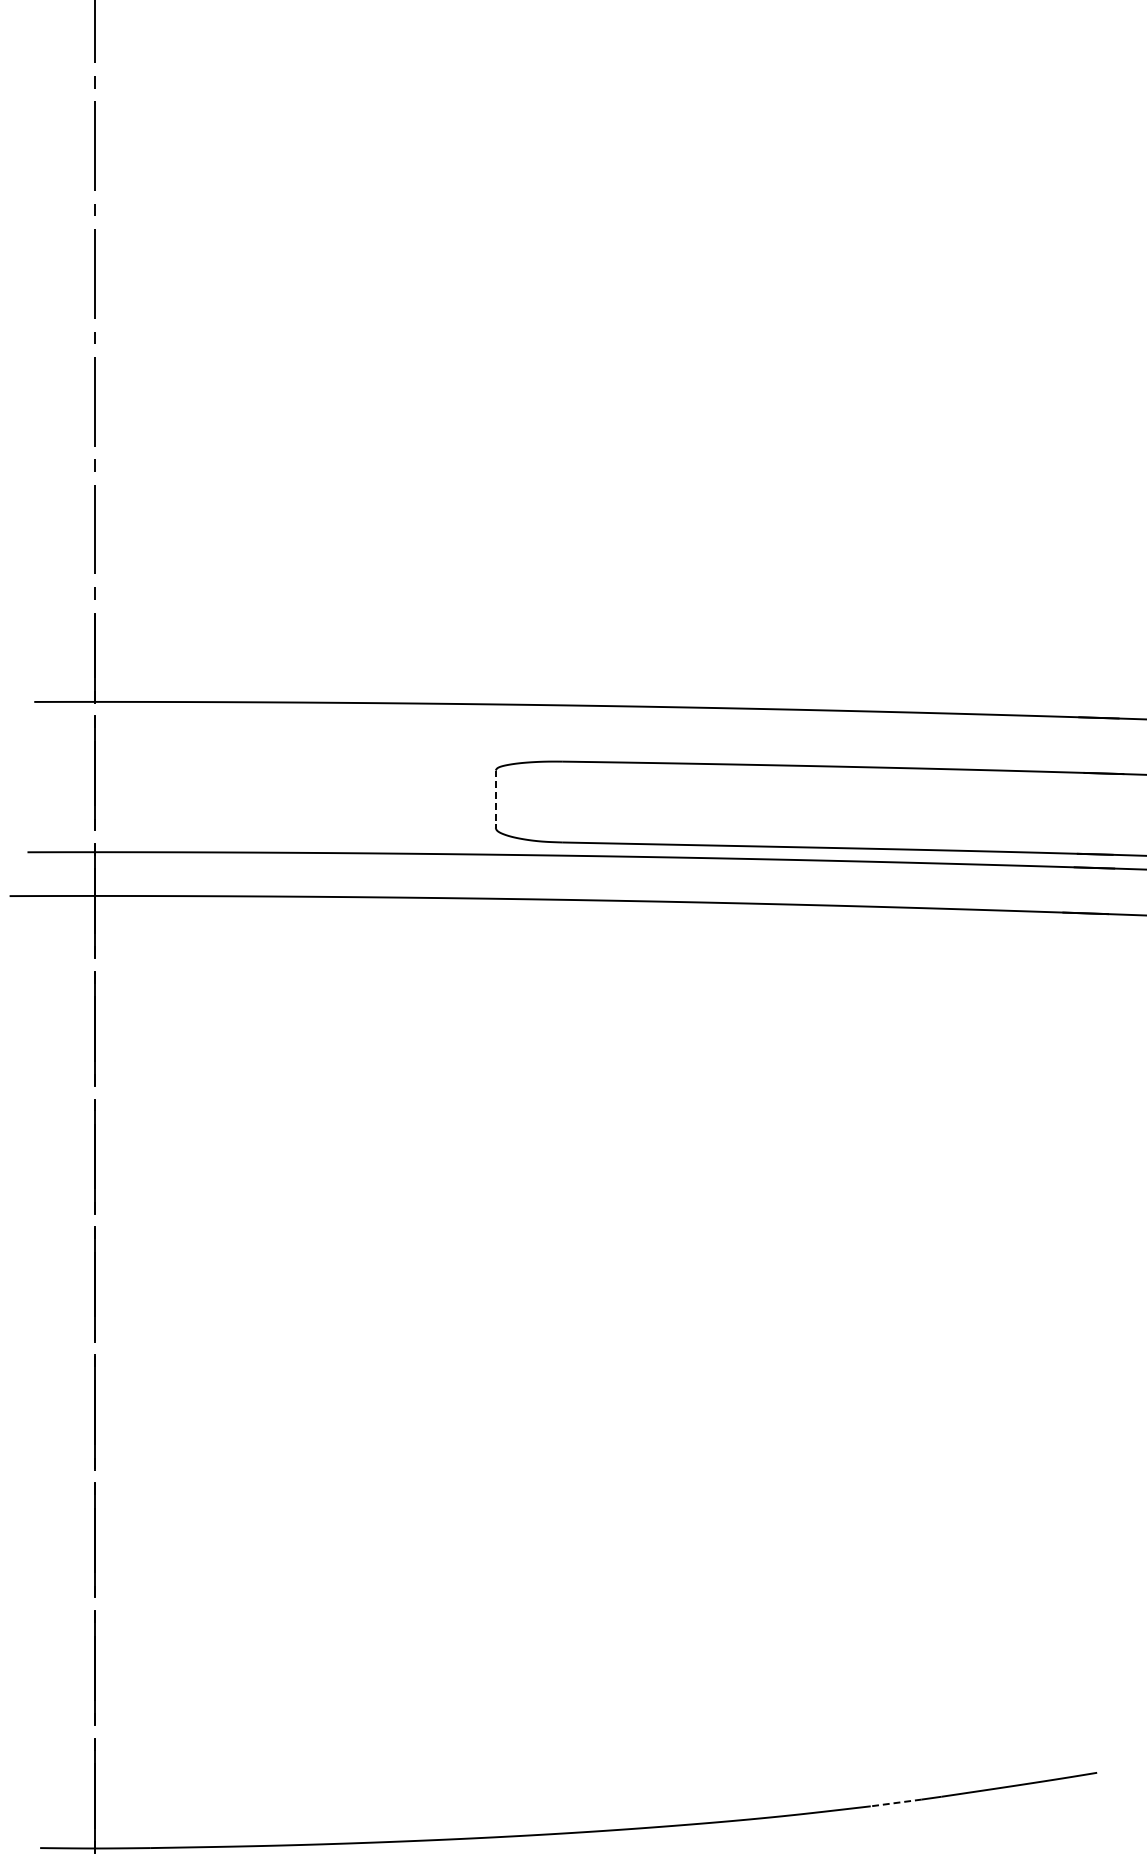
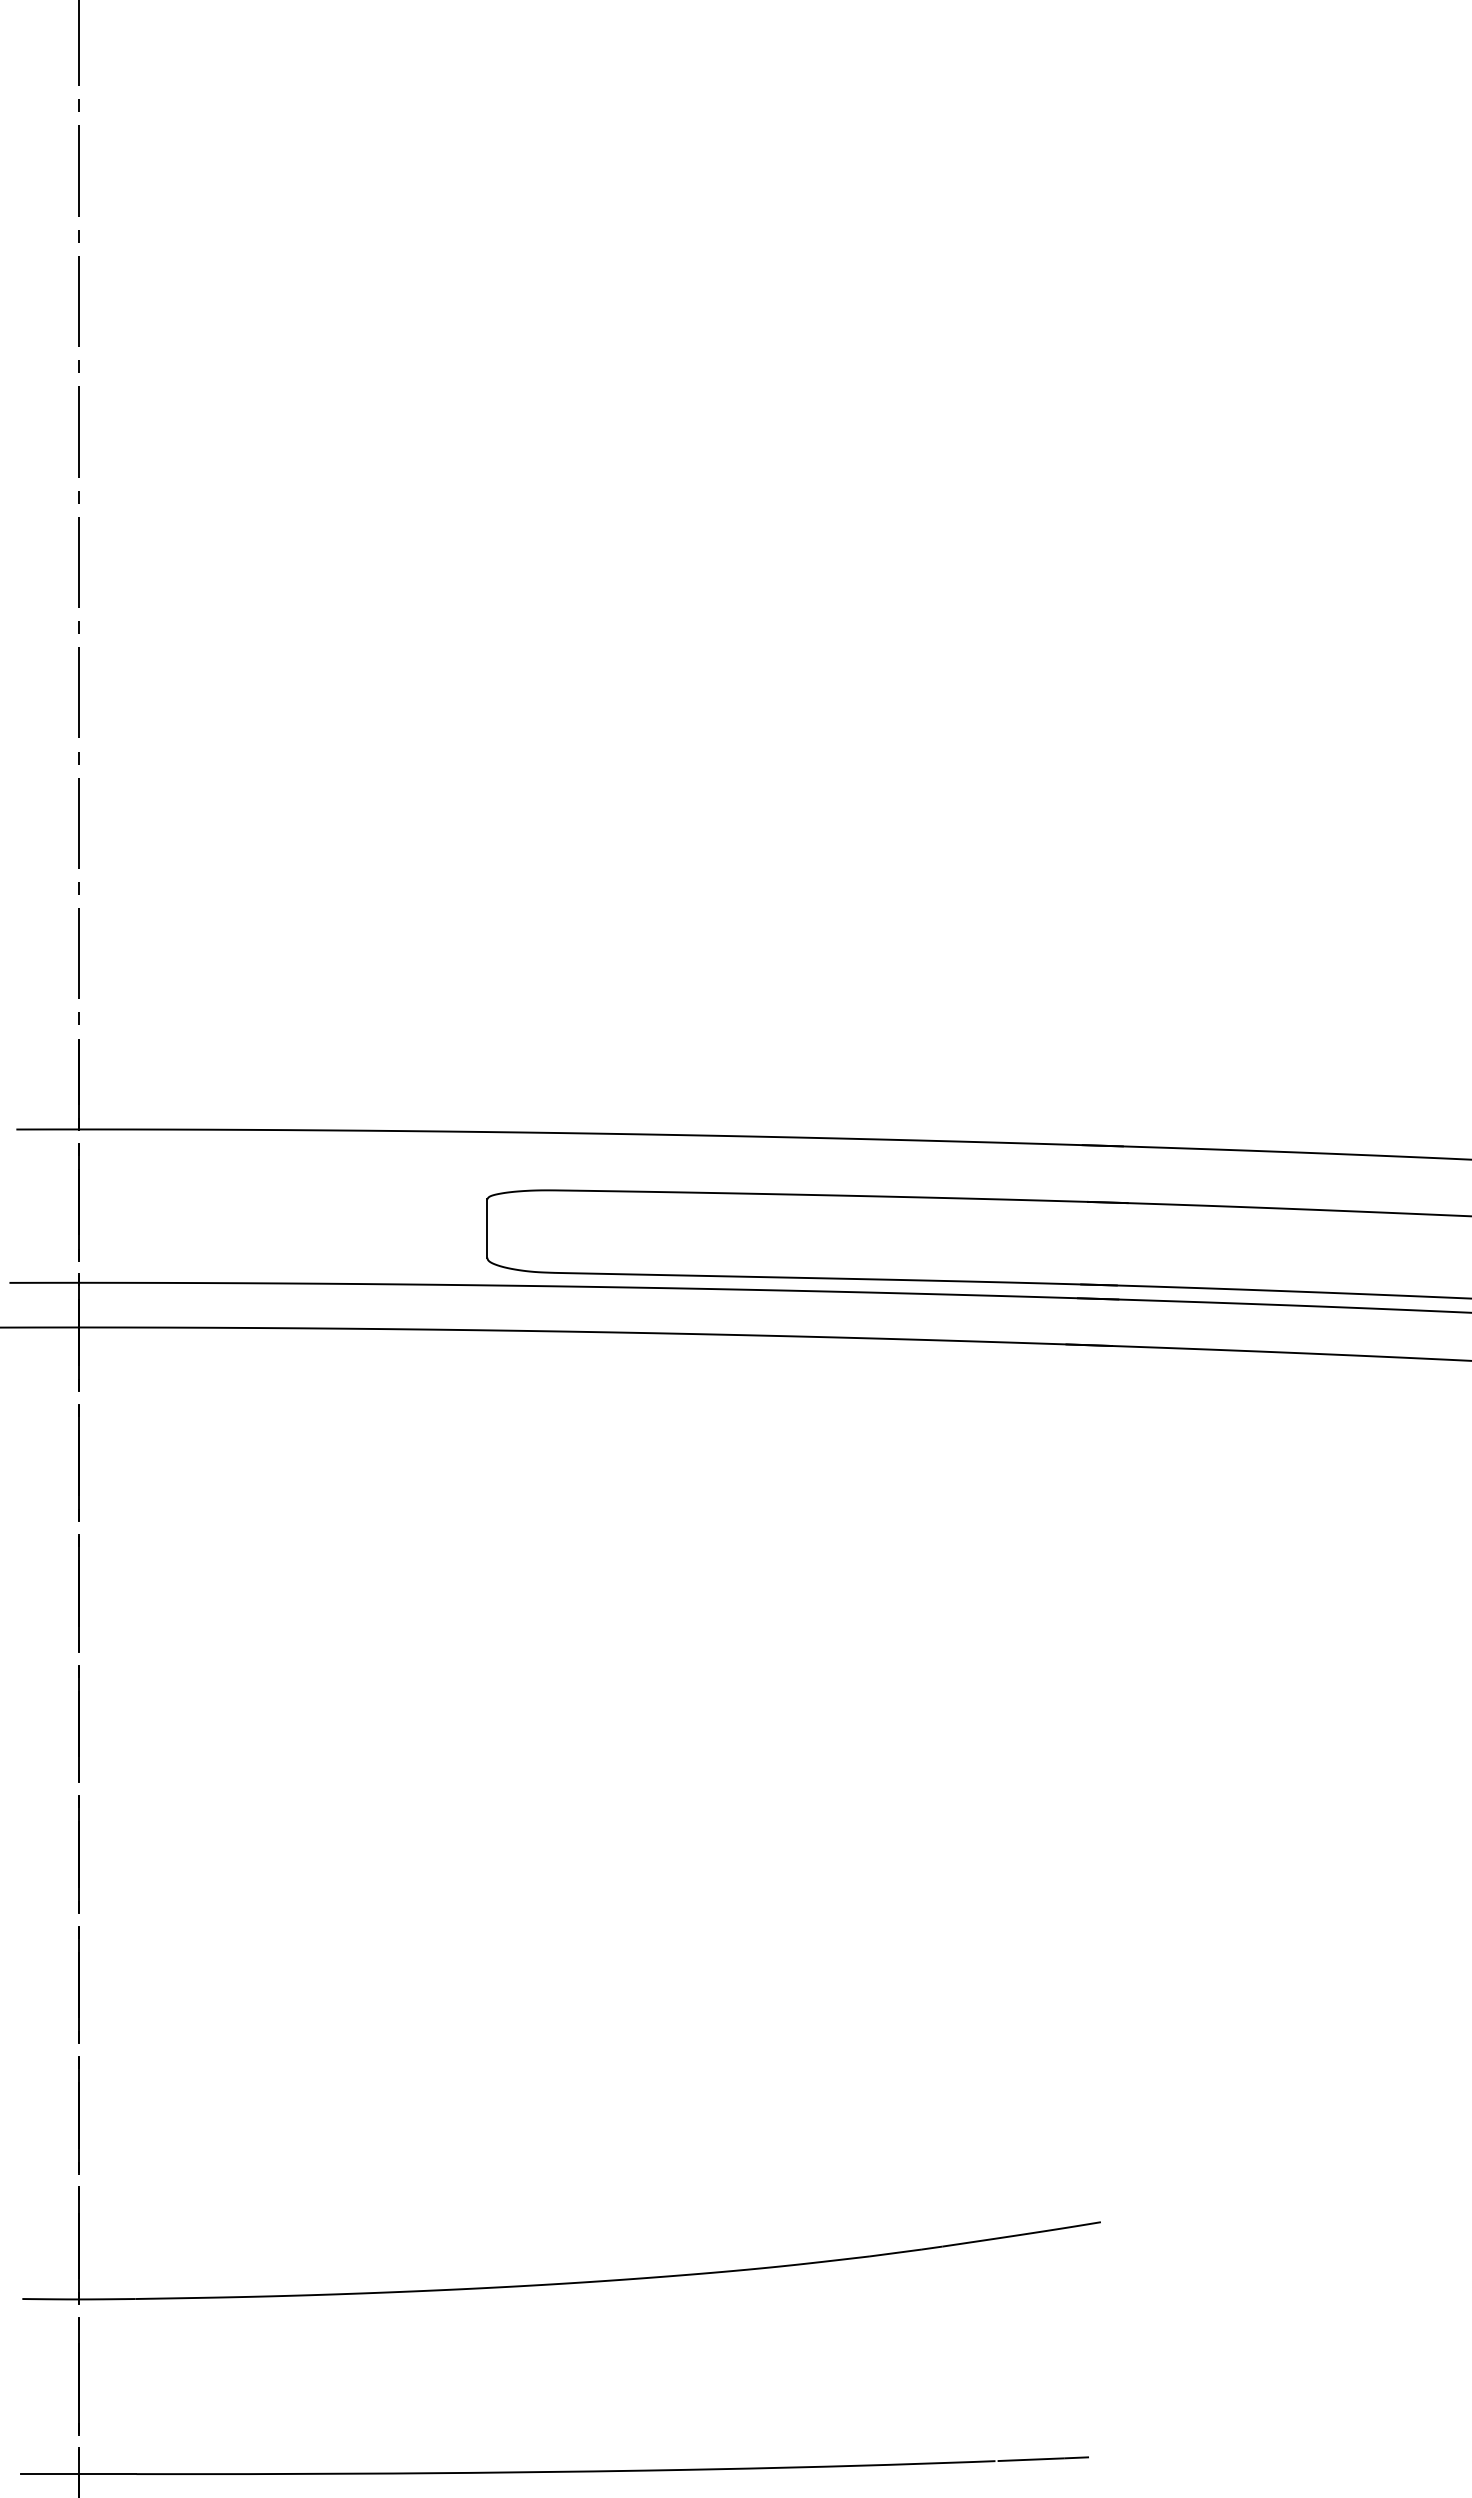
line: (495, 799) -> (487, 1229), dashed -> solid
line: (895, 1803) -> (895, 2253), dashed -> solid

